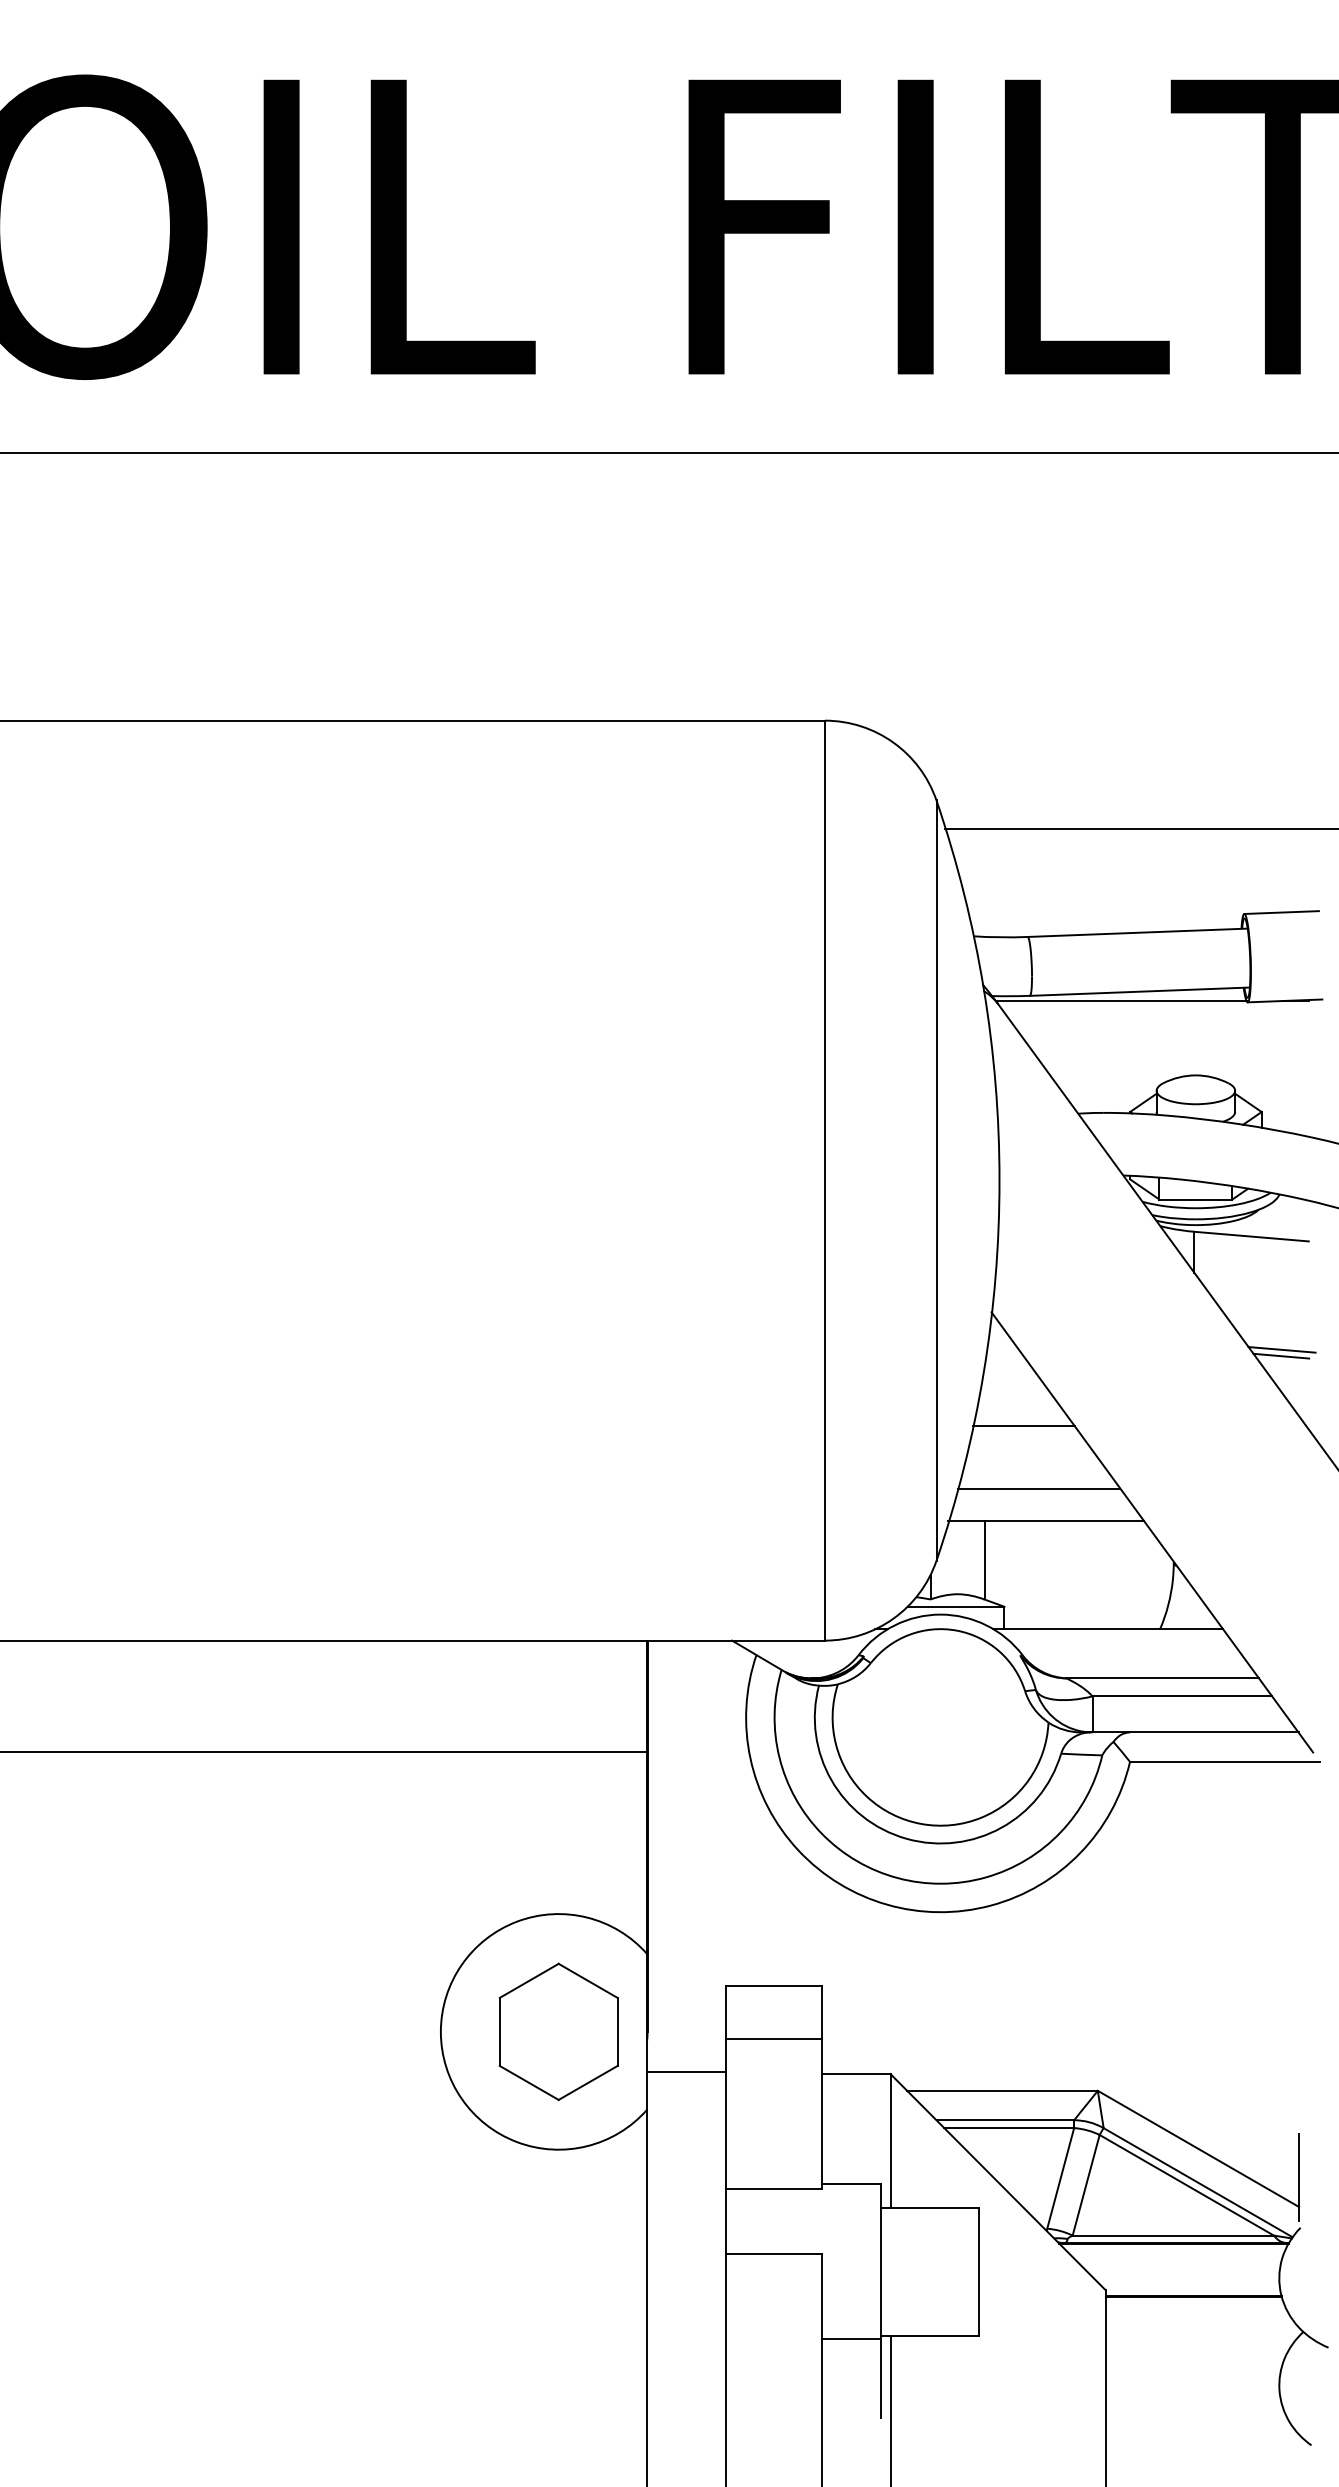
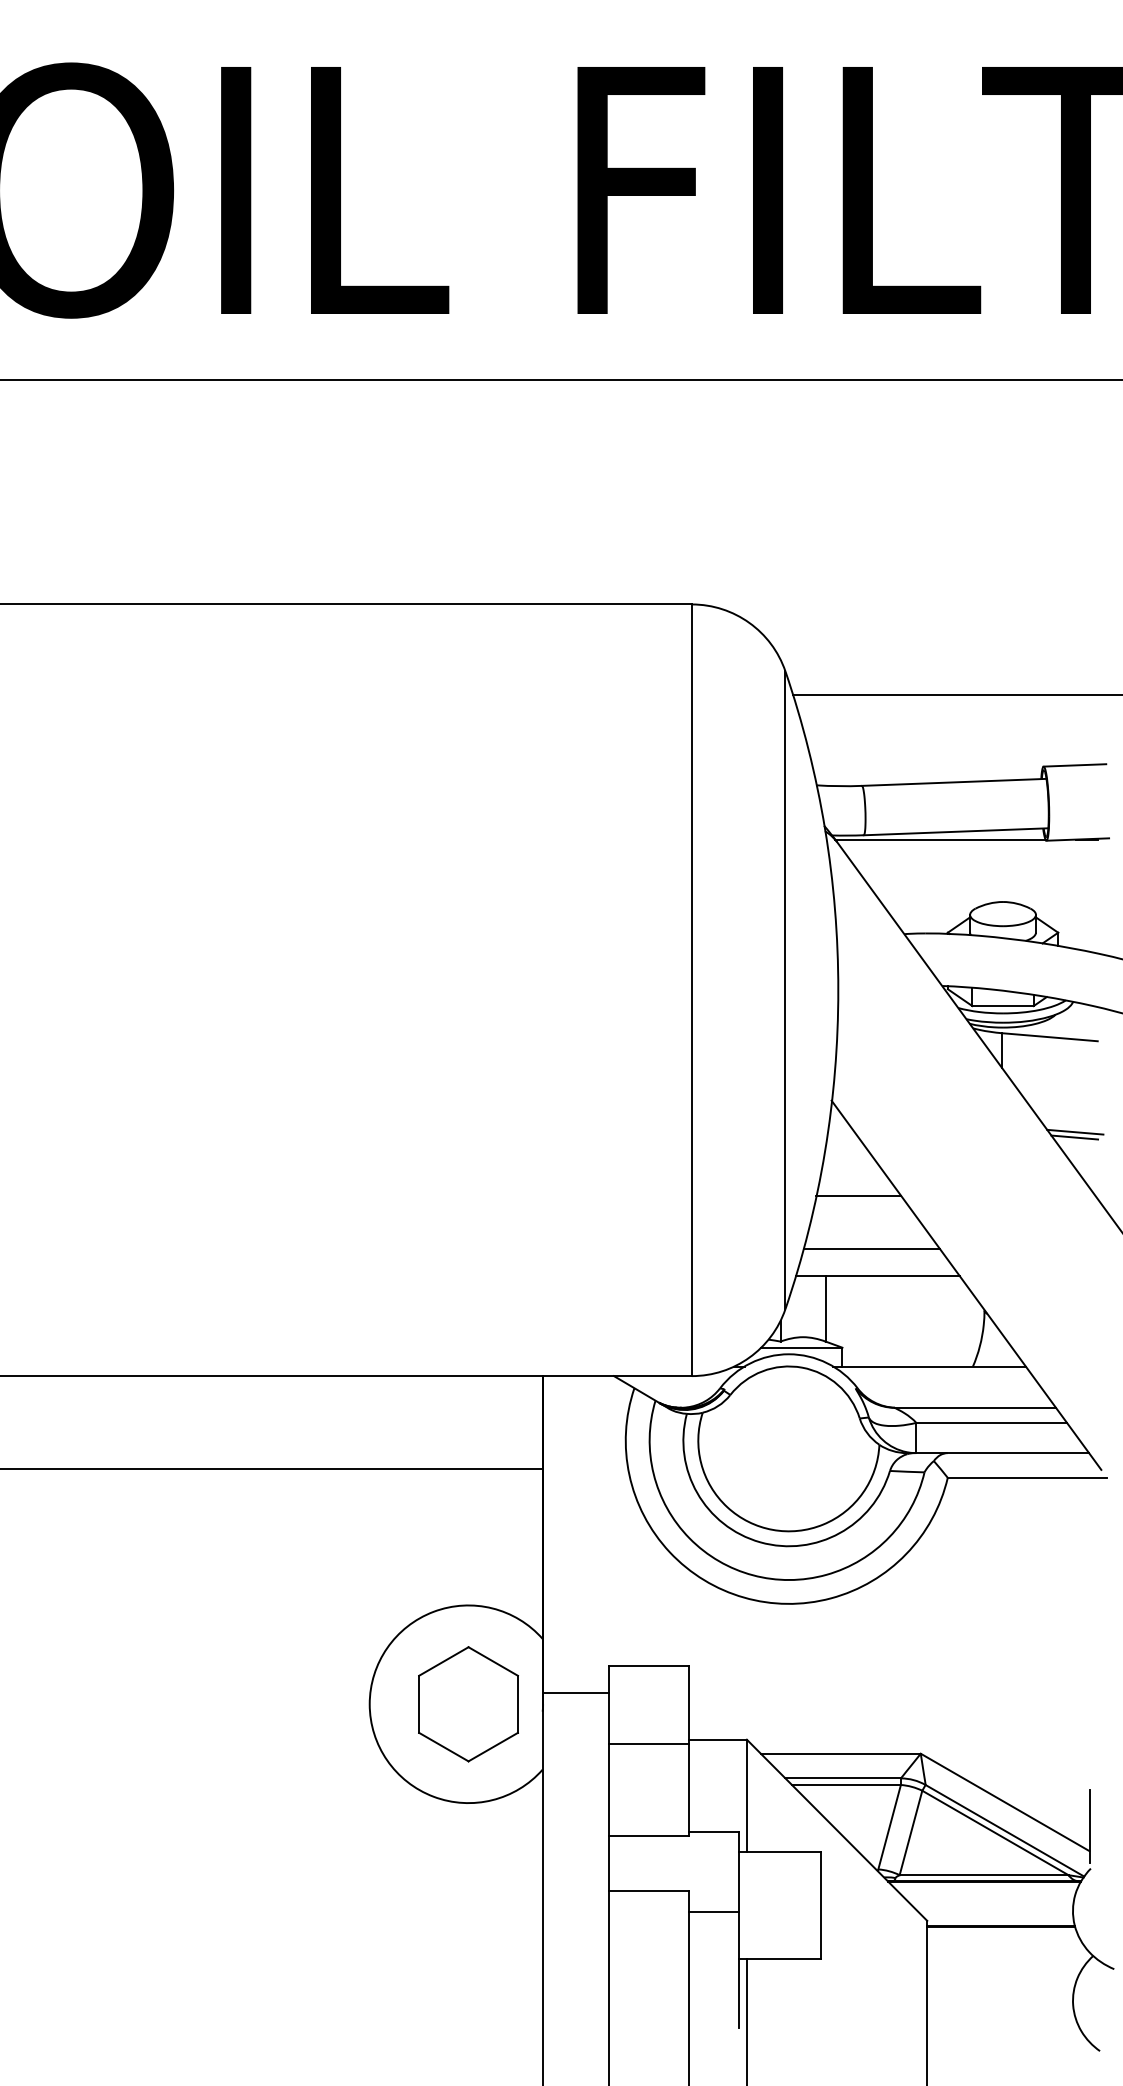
line: (773, 2038) -> (648, 1743), moved
line: (686, 2072) -> (575, 1693), moved
line: (850, 2338) -> (713, 1911), moved

